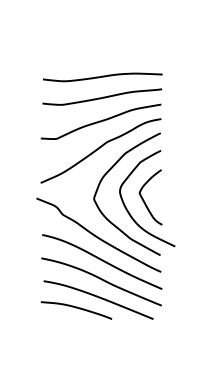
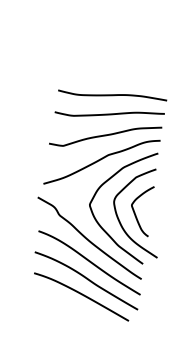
curve: (76, 308) -> (60, 301), removed

